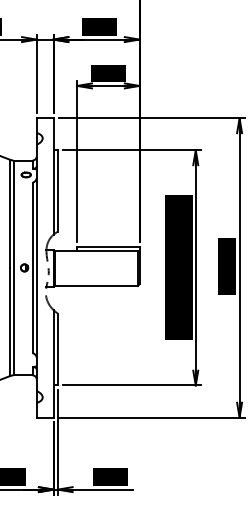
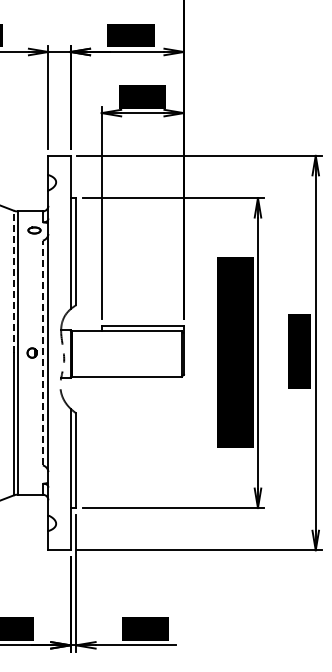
line: (10, 213) -> (13, 281), solid -> dashed
line: (32, 267) -> (42, 352), solid -> dashed

